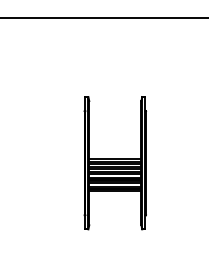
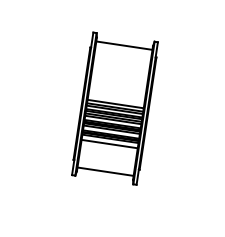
line: (115, 104) -> (124, 45), added
line: (115, 196) -> (109, 144), added
line: (115, 221) -> (105, 171), added

